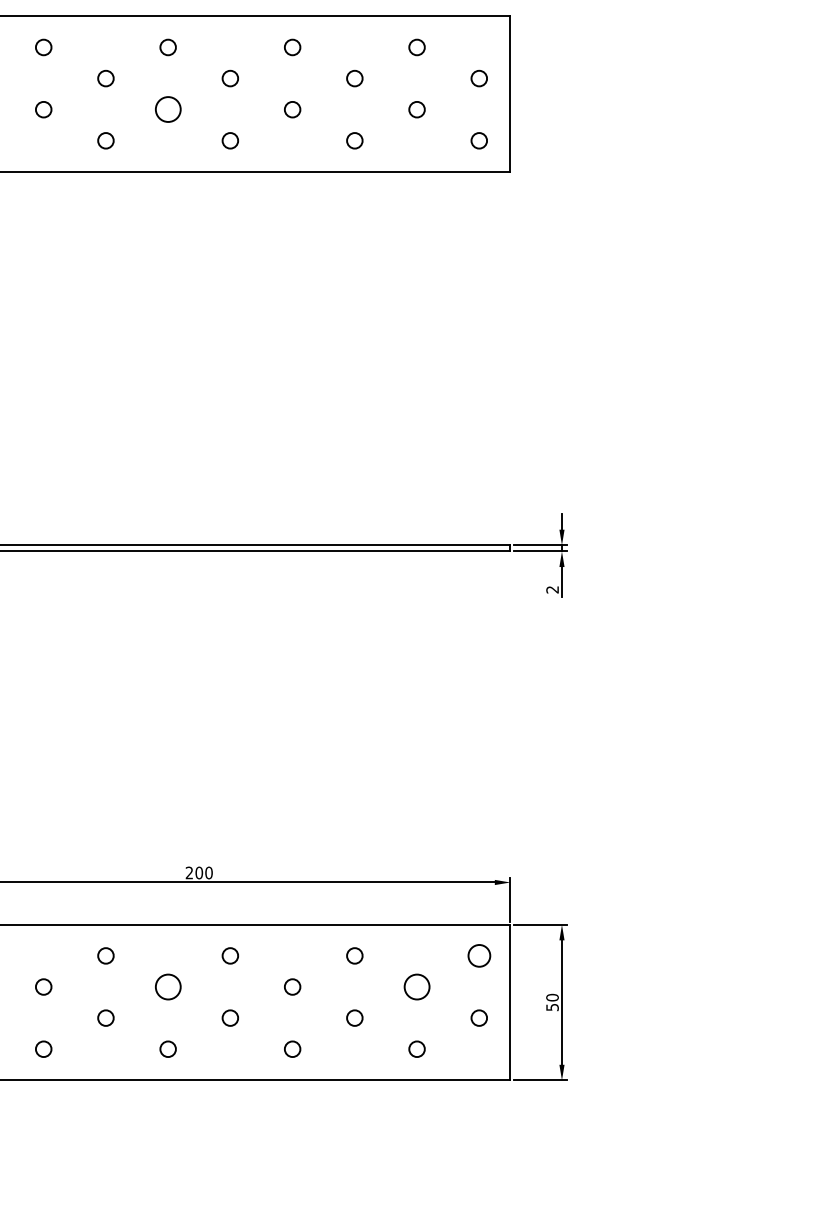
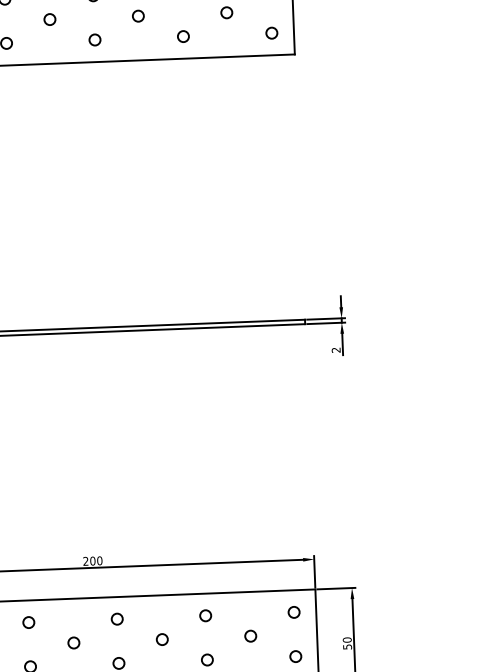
circle: (167, 109) -> (49, 19), size x0.62
circle: (478, 955) -> (293, 612), size x0.71
circle: (167, 986) -> (73, 642), size x0.62
circle: (416, 986) -> (250, 635), size x0.62

